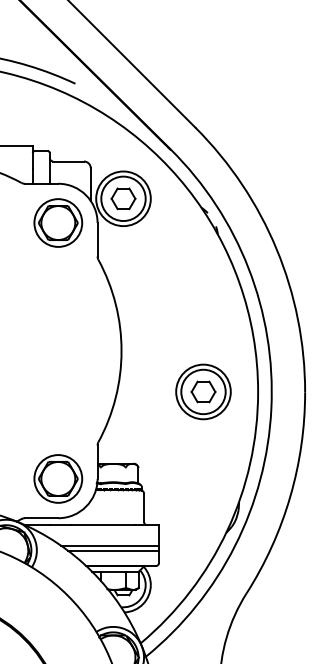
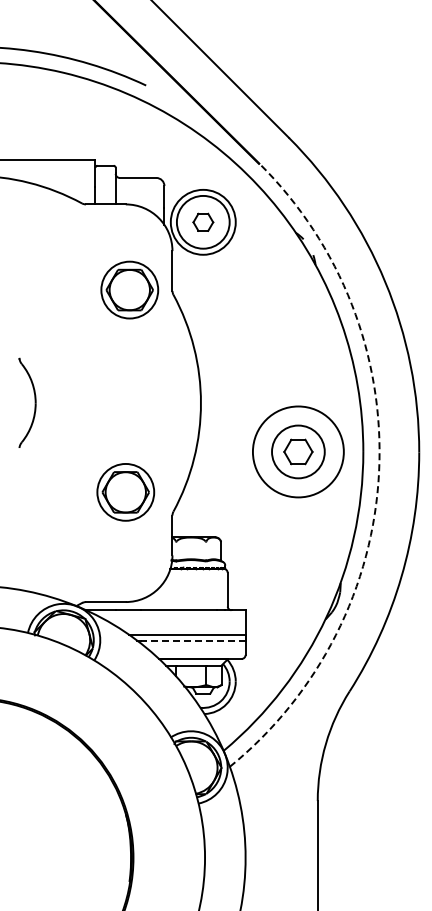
part: (123, 198) -> (203, 222), size x0.7
part: (58, 222) -> (129, 289), moved
circle: (202, 391) -> (297, 451), size x1.4
arc: (271, 408) -> (379, 471), solid -> dashed
part: (58, 479) -> (125, 492), moved
line: (115, 550) -> (193, 640), solid -> dashed

